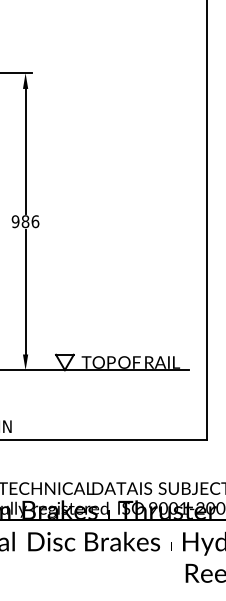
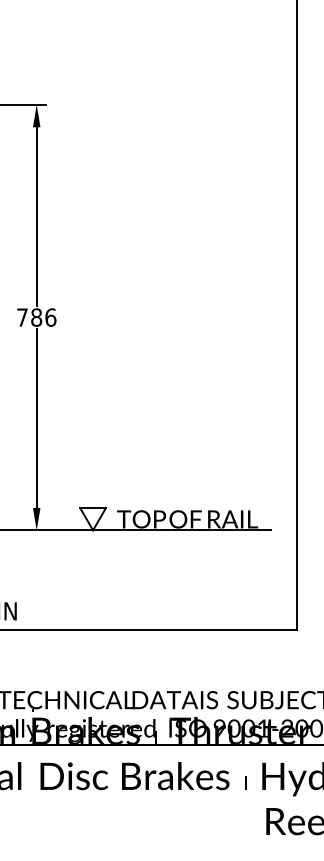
text: (15, 221) -> (22, 317), 986 -> 786

